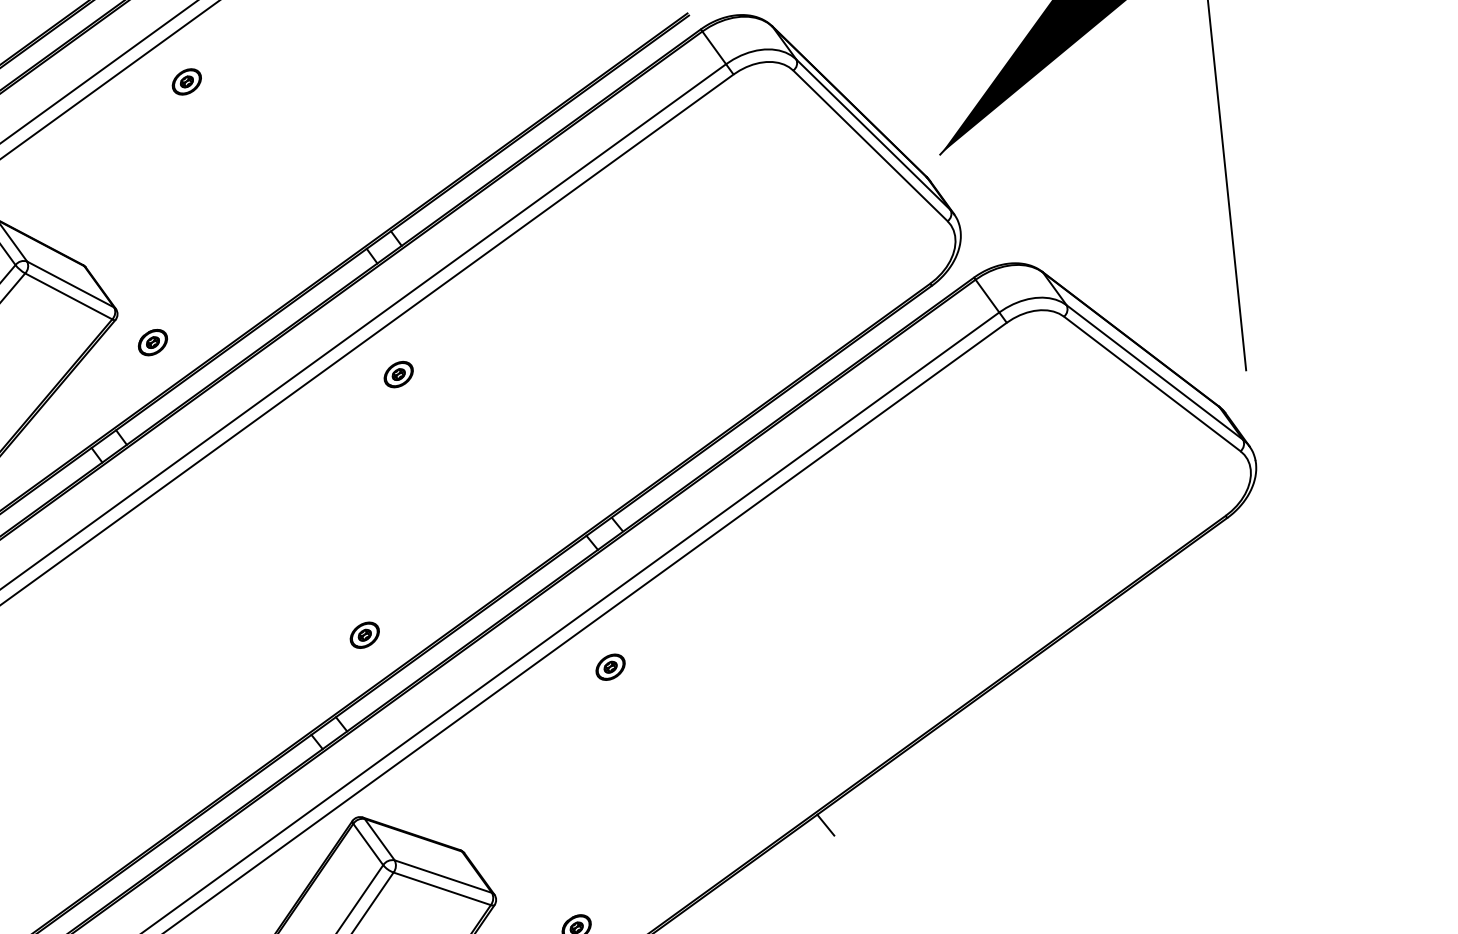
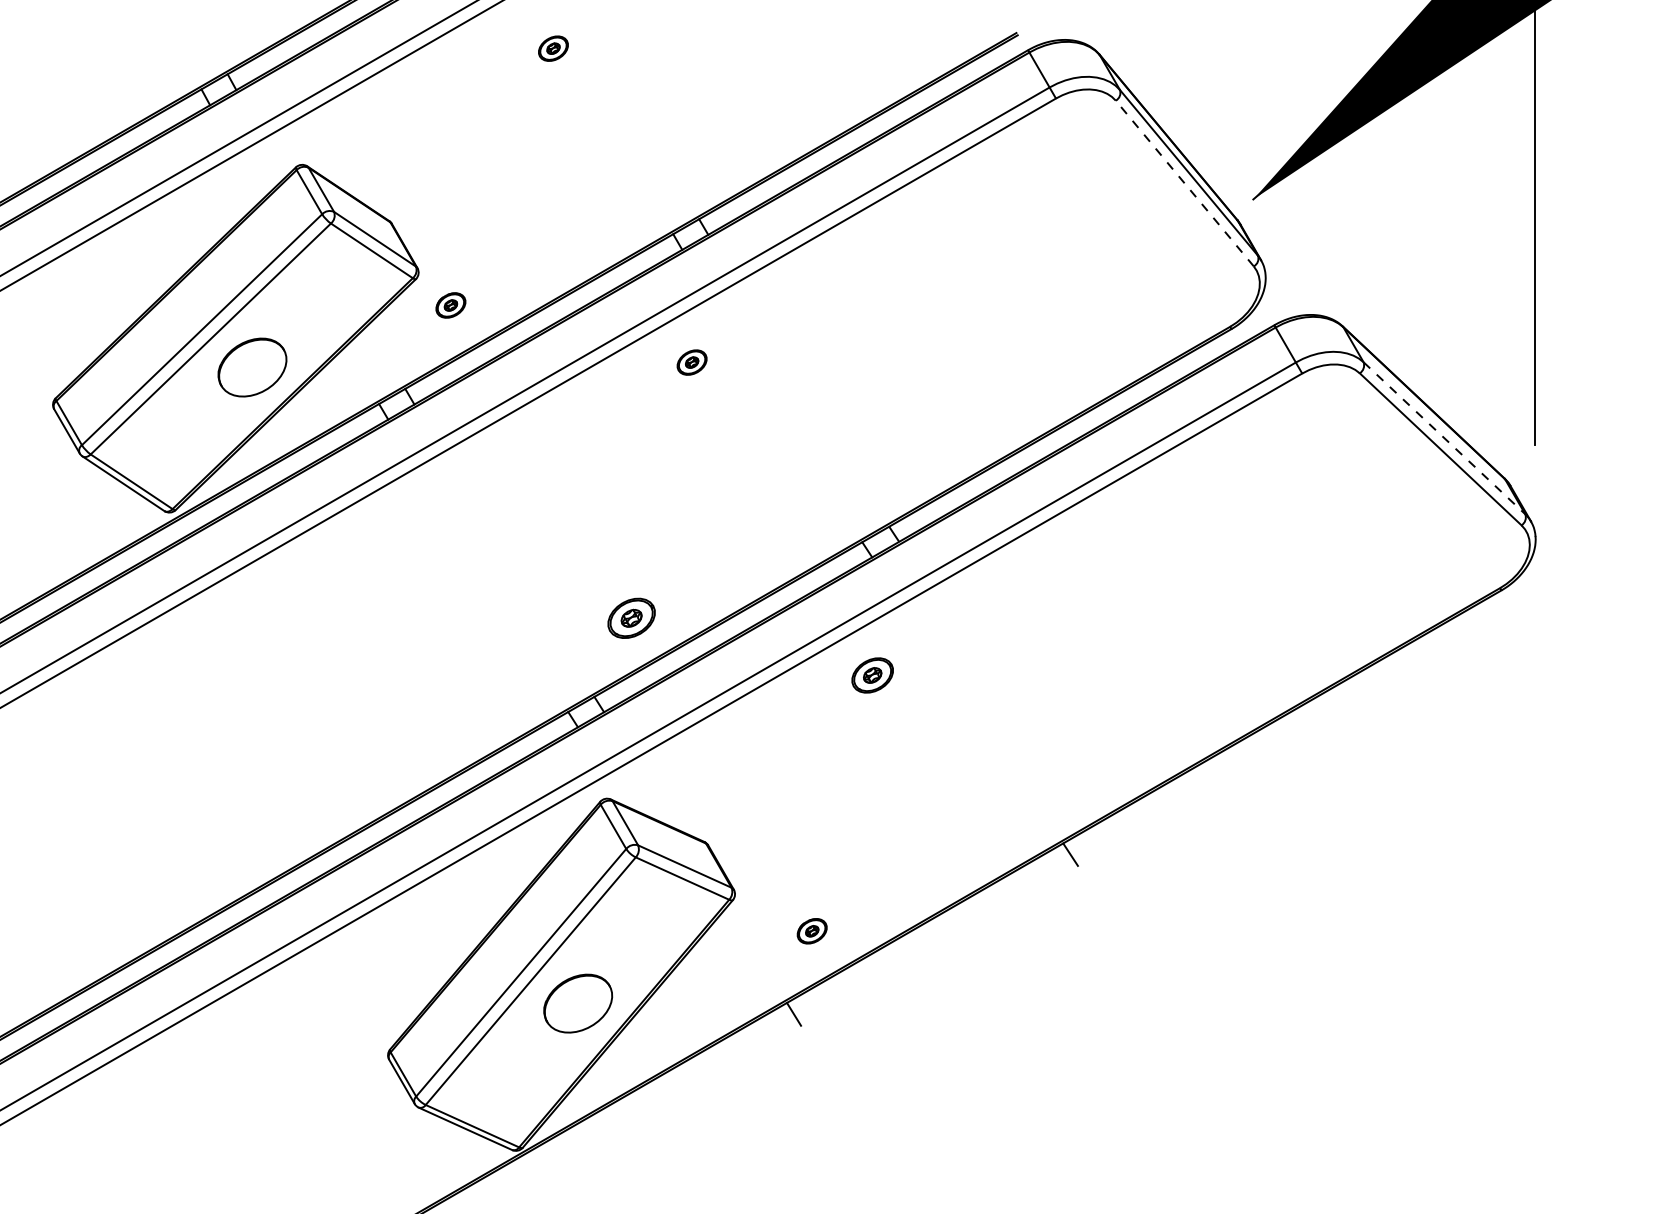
part: (186, 81) -> (553, 48), moved
line: (870, 145) -> (1184, 183), solid -> dashed
line: (1154, 372) -> (1444, 438), solid -> dashed
part: (364, 635) -> (631, 618), size x1.6
part: (610, 667) -> (872, 675), size x1.4

